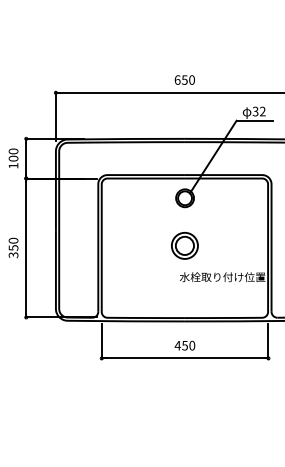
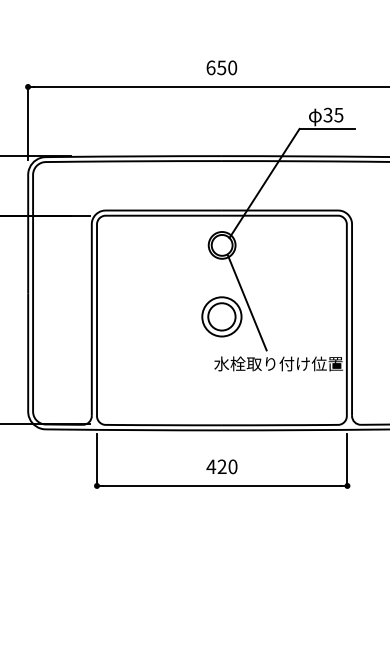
text: (262, 111) -> (338, 115), 32 -> 35
line: (201, 236) -> (246, 302), added
text: (184, 345) -> (221, 466), 450 -> 420

